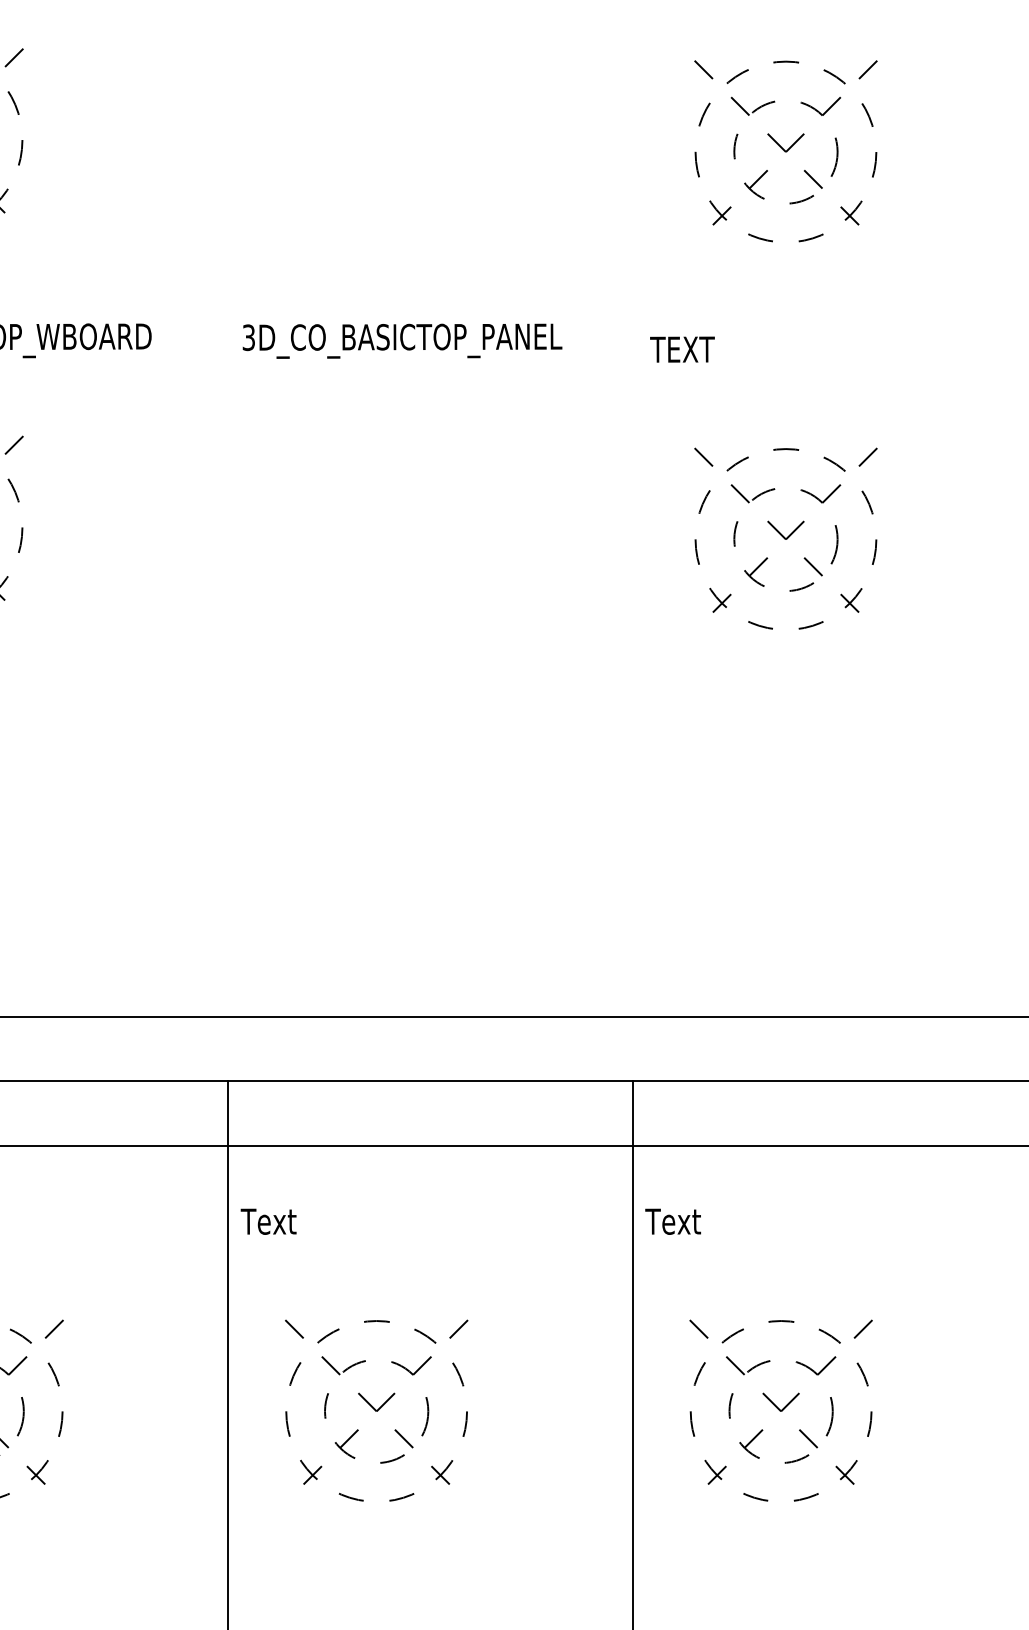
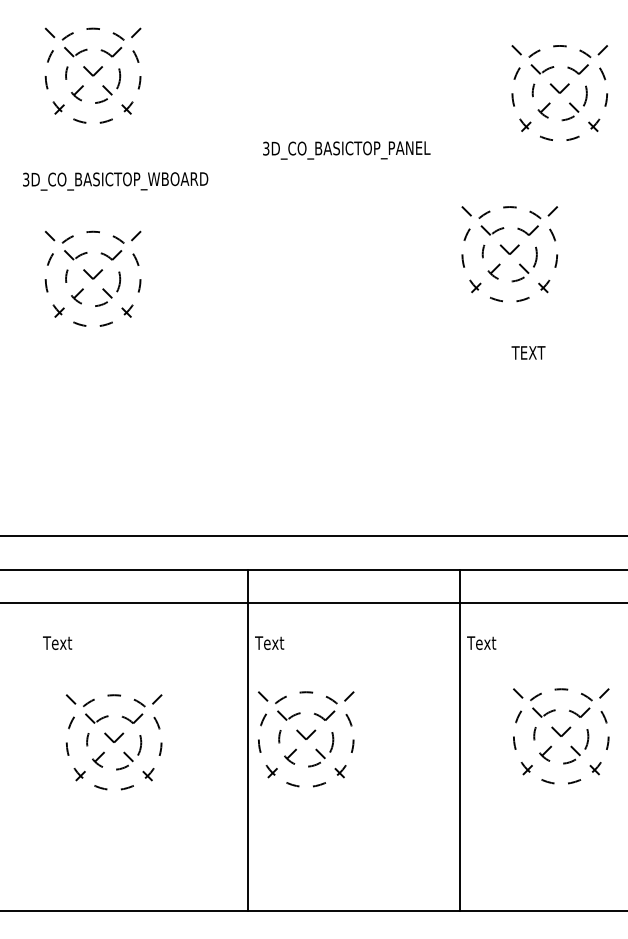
part: (785, 150) -> (559, 92), moved
text: (401, 341) -> (346, 150), moved
text: (682, 348) -> (528, 352), moved
part: (785, 539) -> (509, 254), moved
part: (377, 1411) -> (306, 739), moved
part: (781, 1411) -> (561, 736), moved

